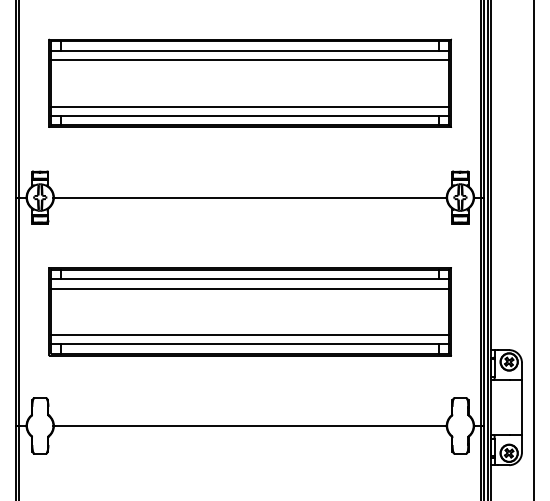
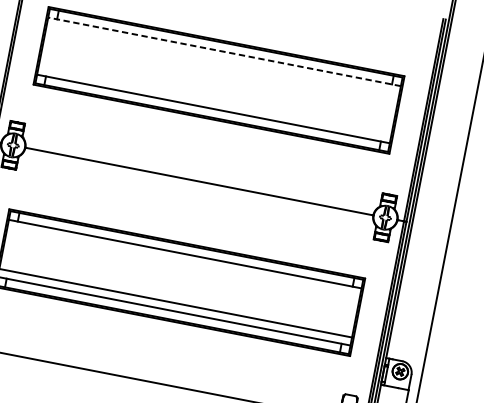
line: (249, 51) -> (223, 52), solid -> dashed
line: (250, 60) -> (223, 60), removed
line: (250, 106) -> (215, 100), removed
line: (250, 288) -> (183, 262), removed

